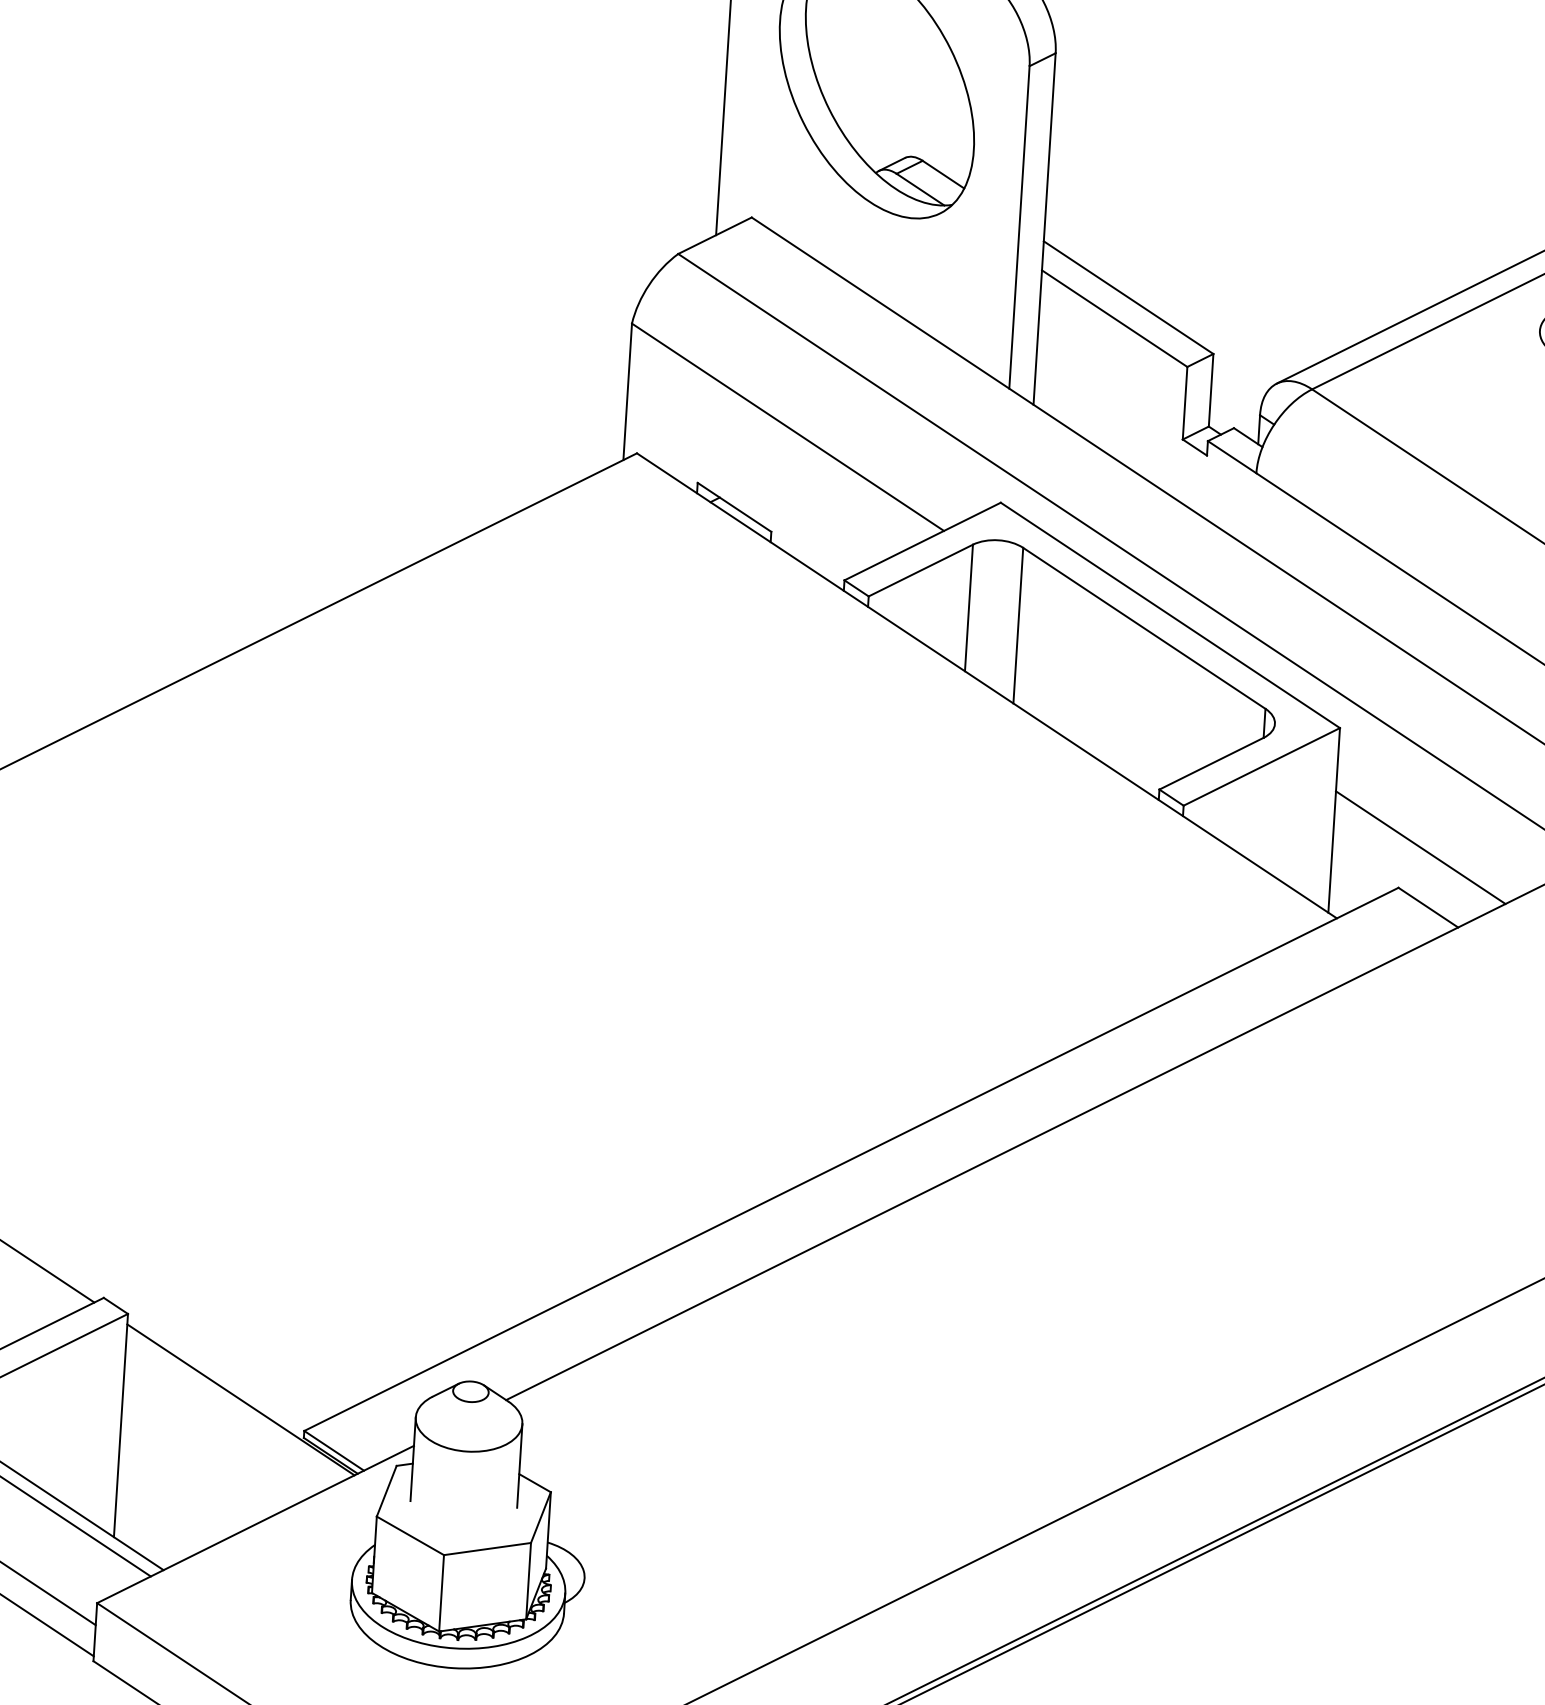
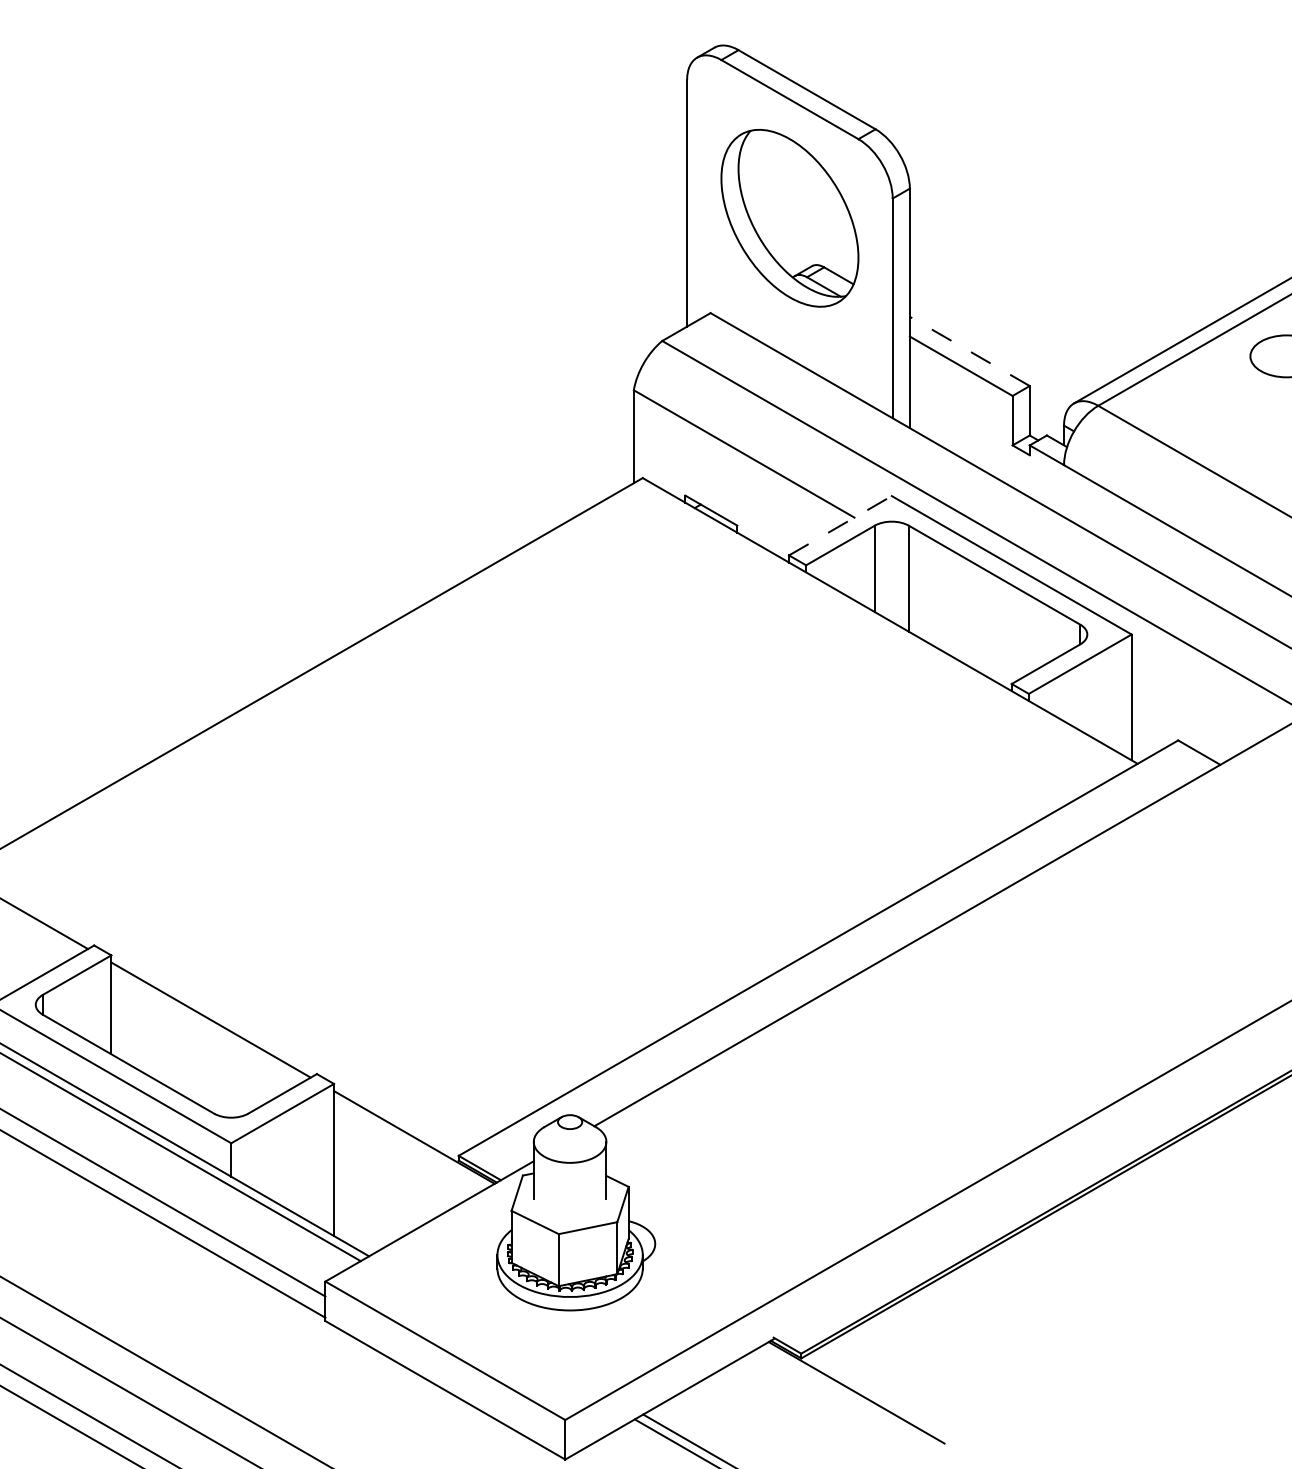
line: (1128, 297) -> (969, 351), solid -> dashed
line: (922, 541) -> (840, 525), solid -> dashed
line: (1420, 846) -> (1191, 711), removed

